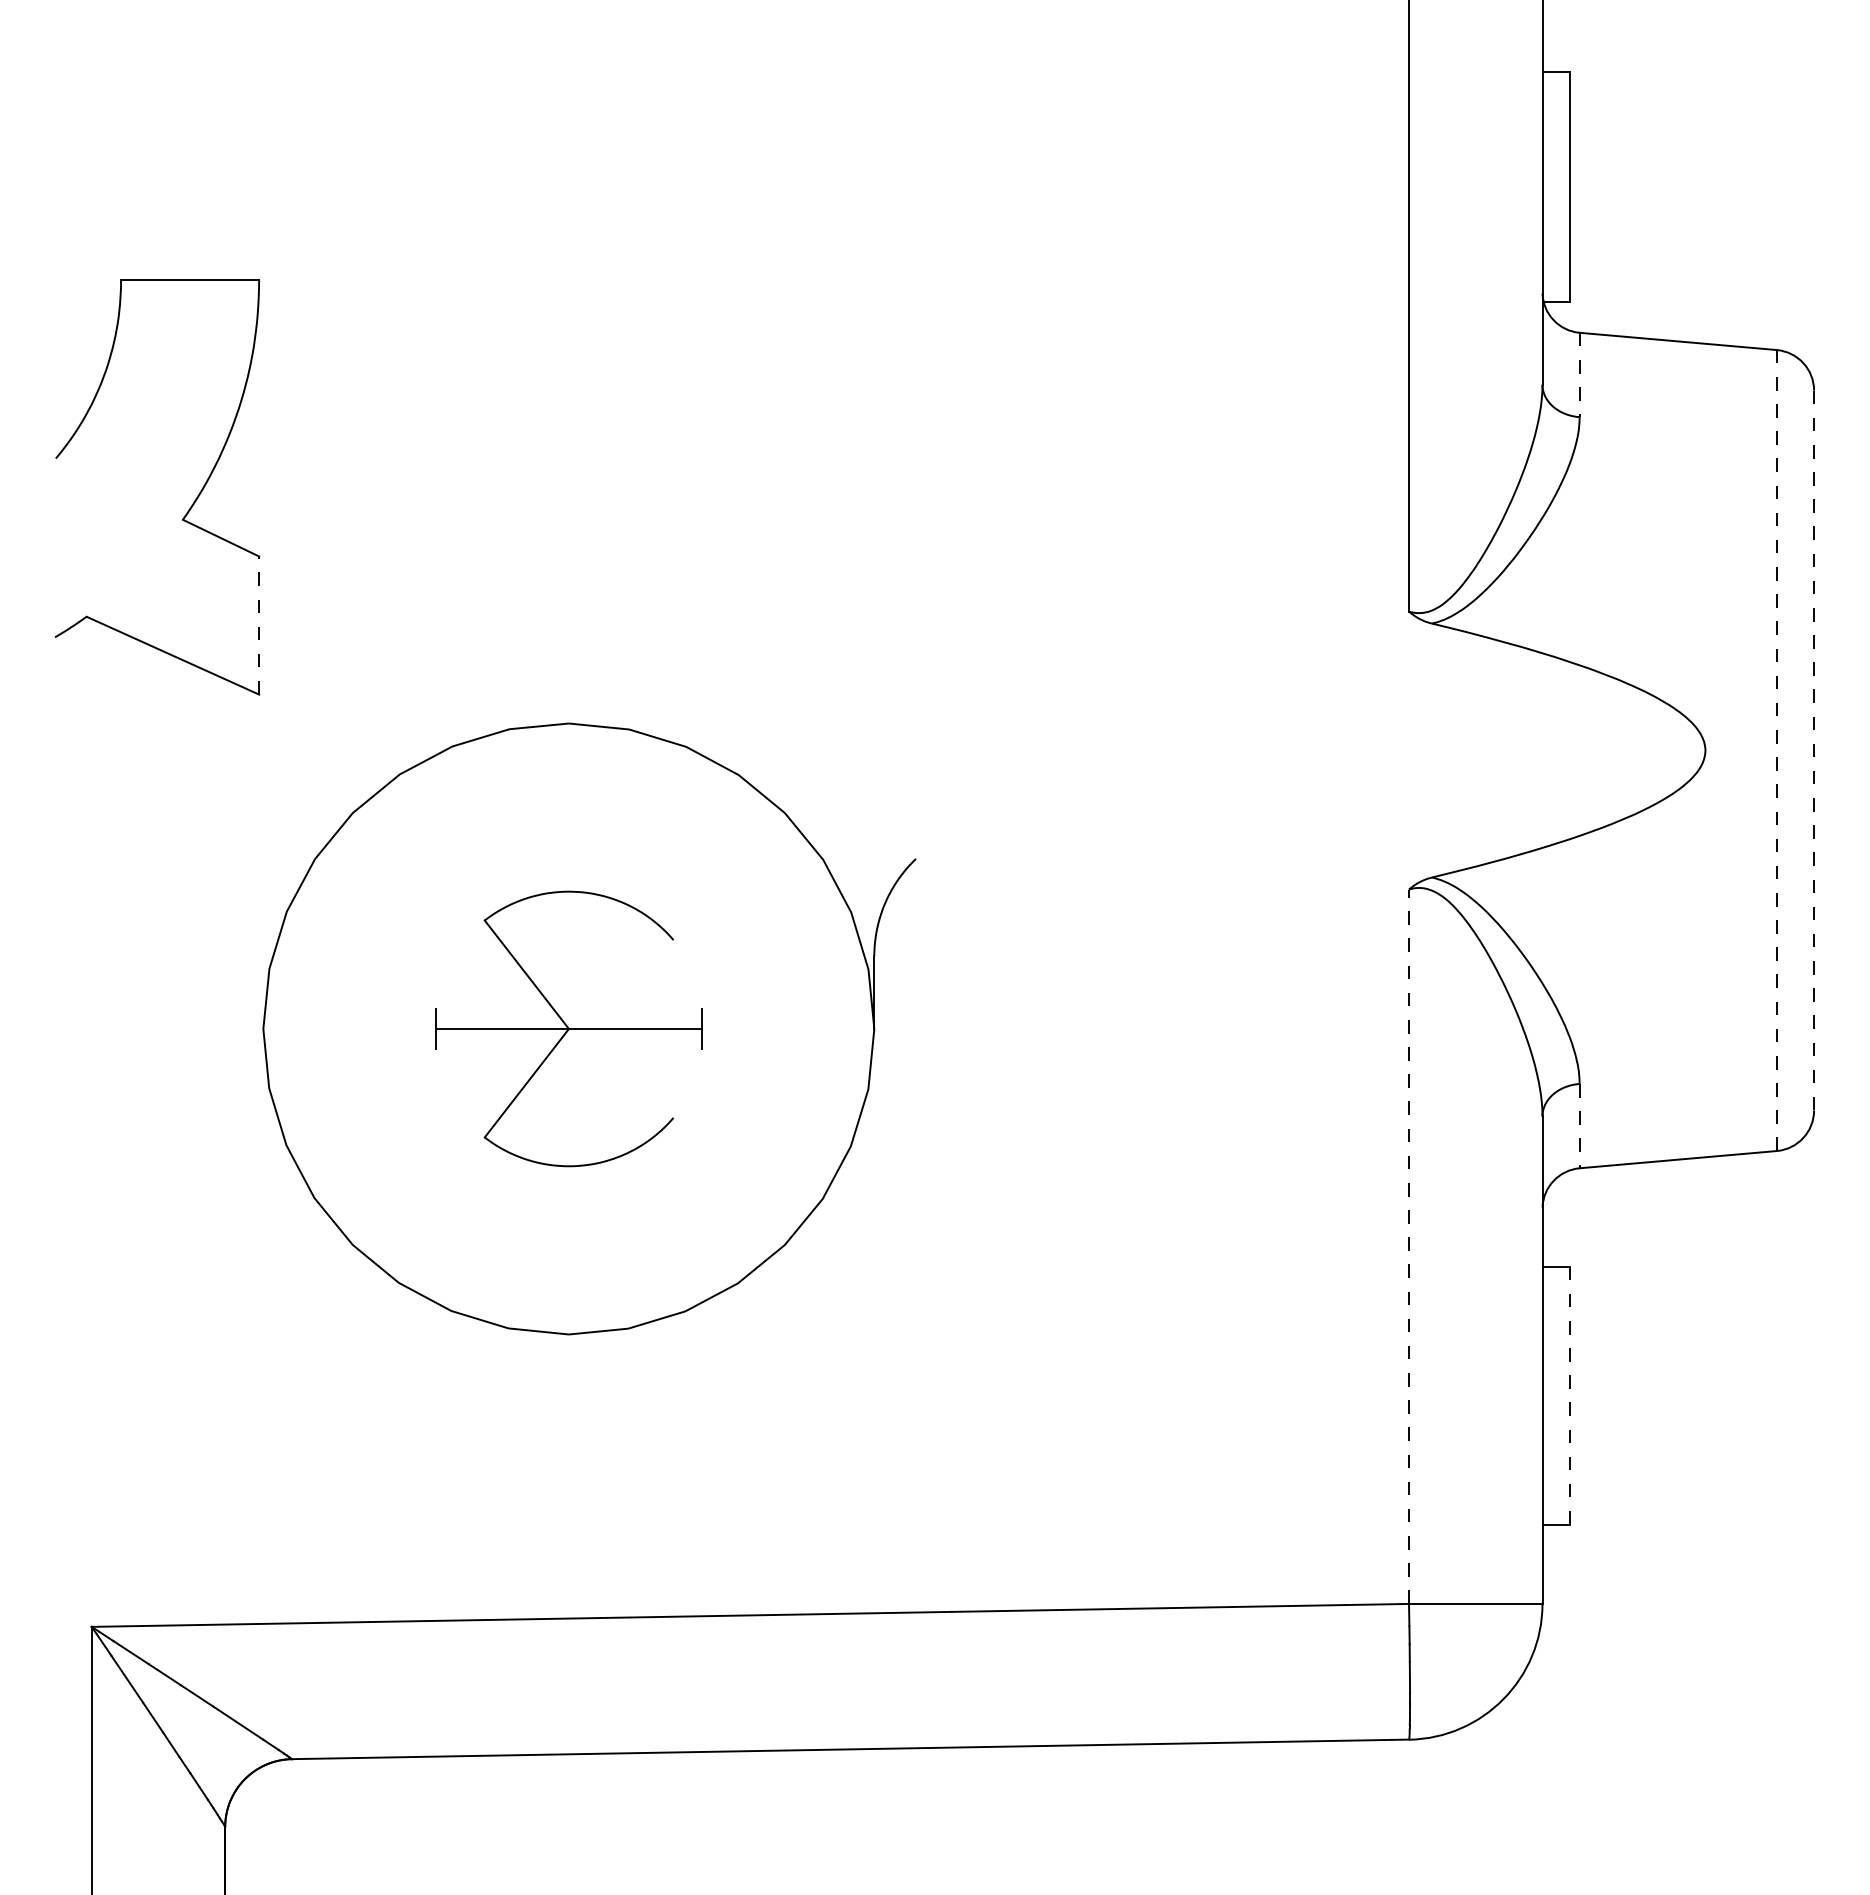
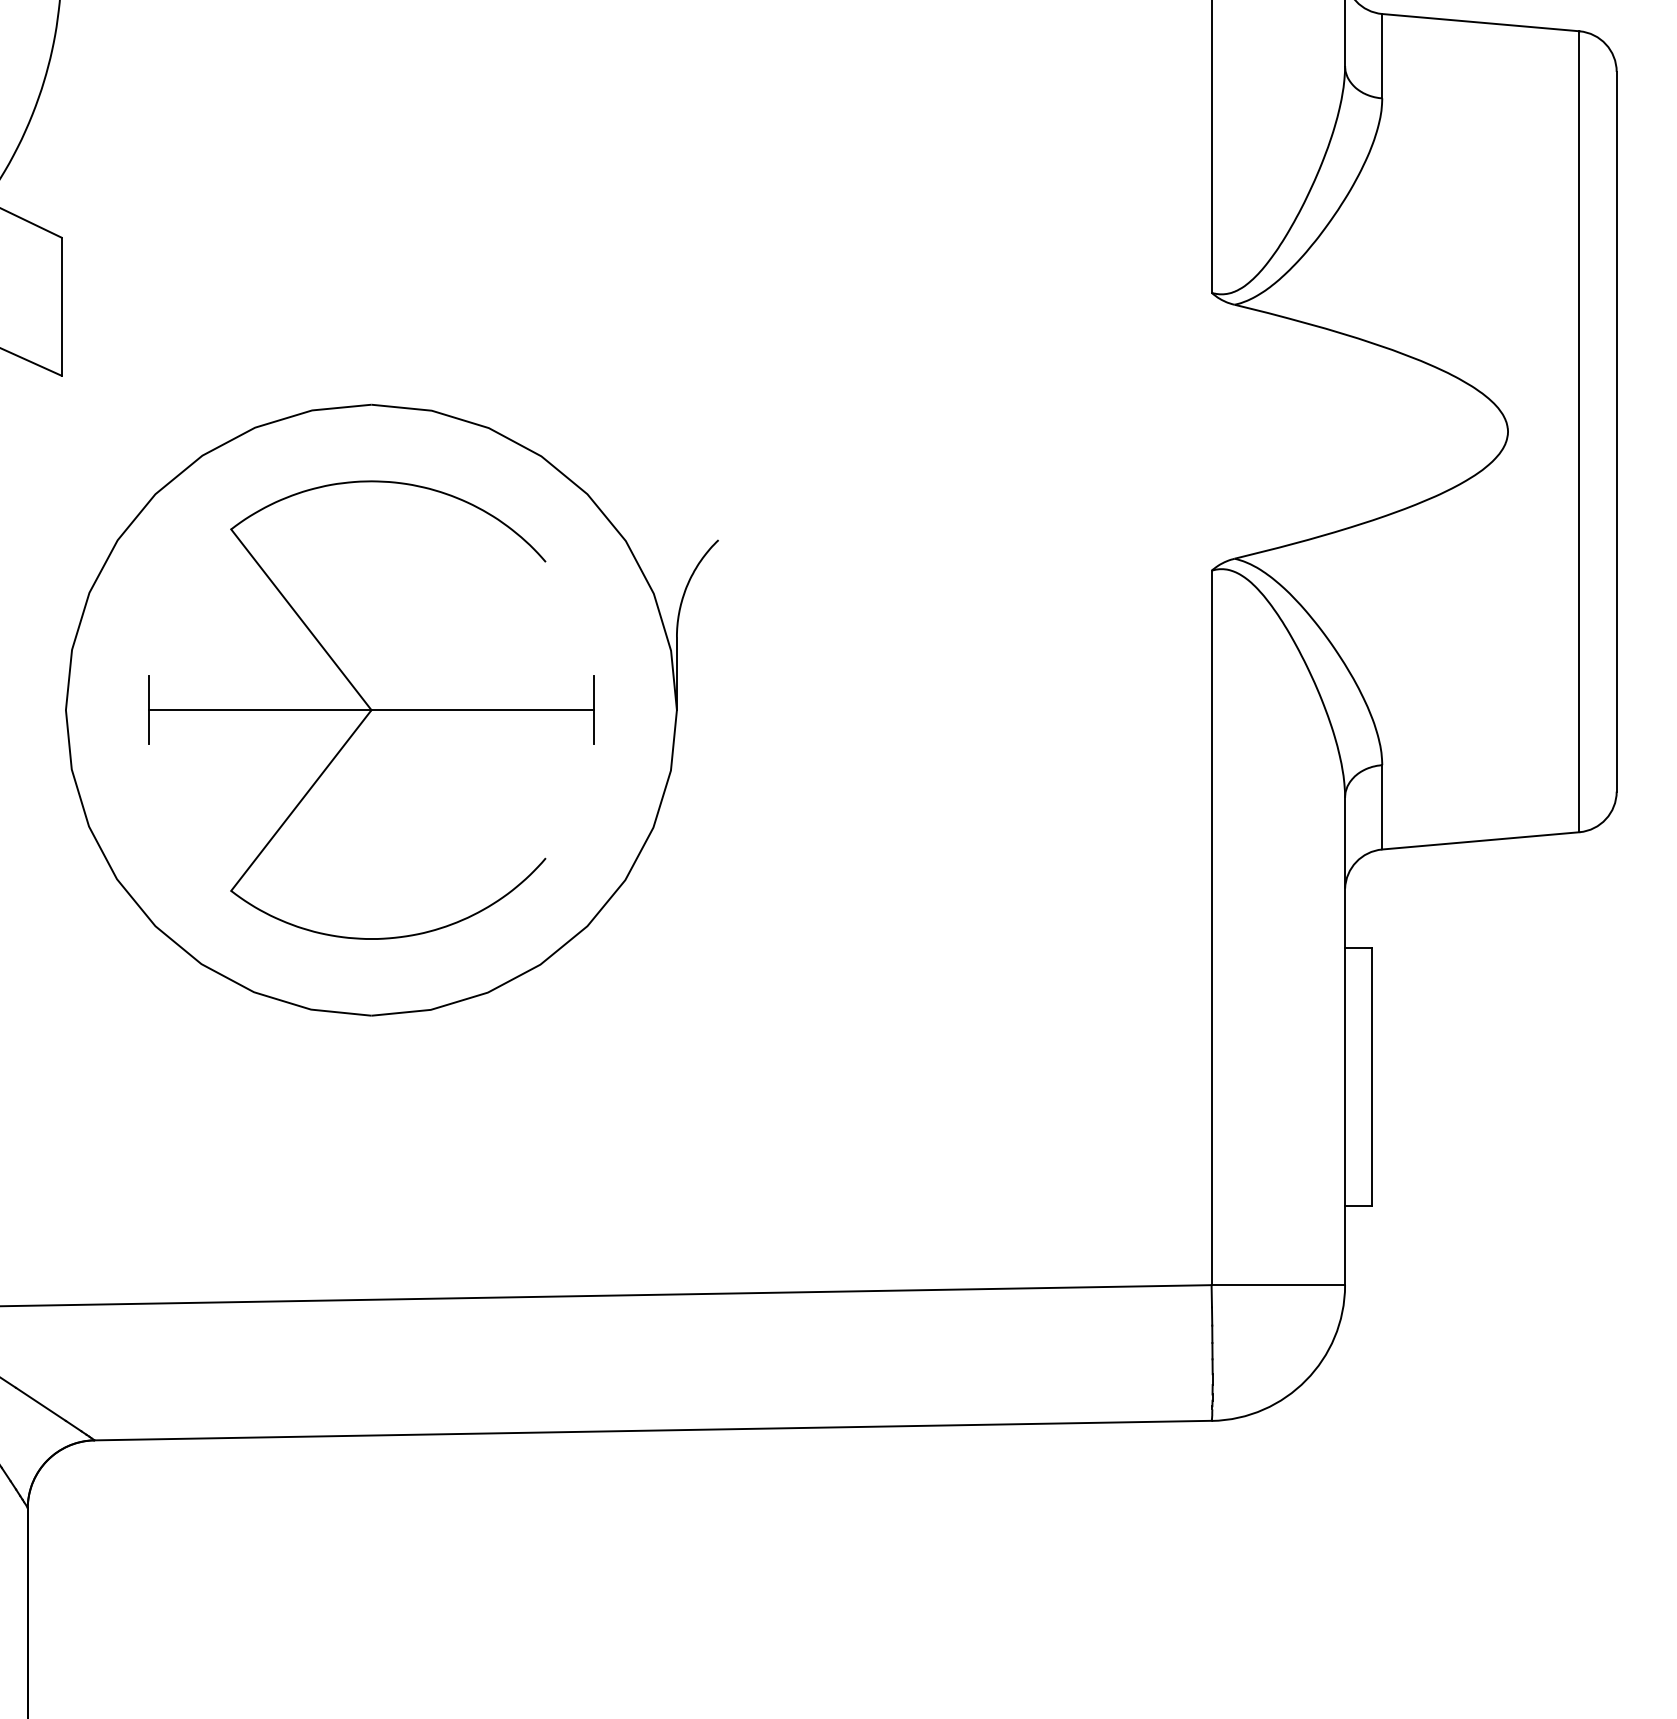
line: (1579, 375) -> (1382, 56), dashed -> solid
line: (259, 625) -> (62, 306), dashed -> solid
line: (1776, 750) -> (1579, 431), dashed -> solid
line: (1814, 750) -> (1617, 431), dashed -> solid
part: (568, 1028) -> (371, 709), size x1.67
line: (1579, 1126) -> (1382, 807), dashed -> solid
line: (1409, 1246) -> (1212, 927), dashed -> solid
line: (1569, 1396) -> (1372, 1077), dashed -> solid

